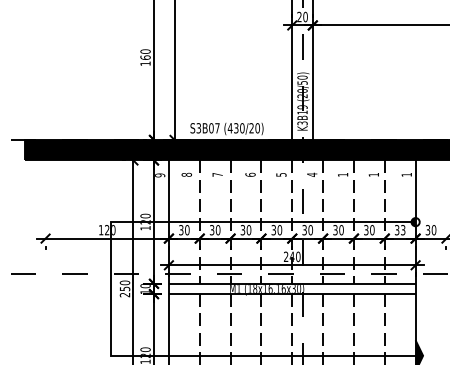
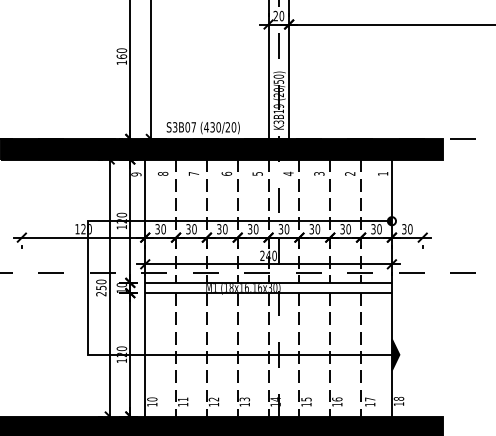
text: (343, 174) -> (319, 173), 1 -> 3
text: (374, 174) -> (350, 173), 1 -> 2
text: (403, 230) -> (379, 229), 33 -> 30

